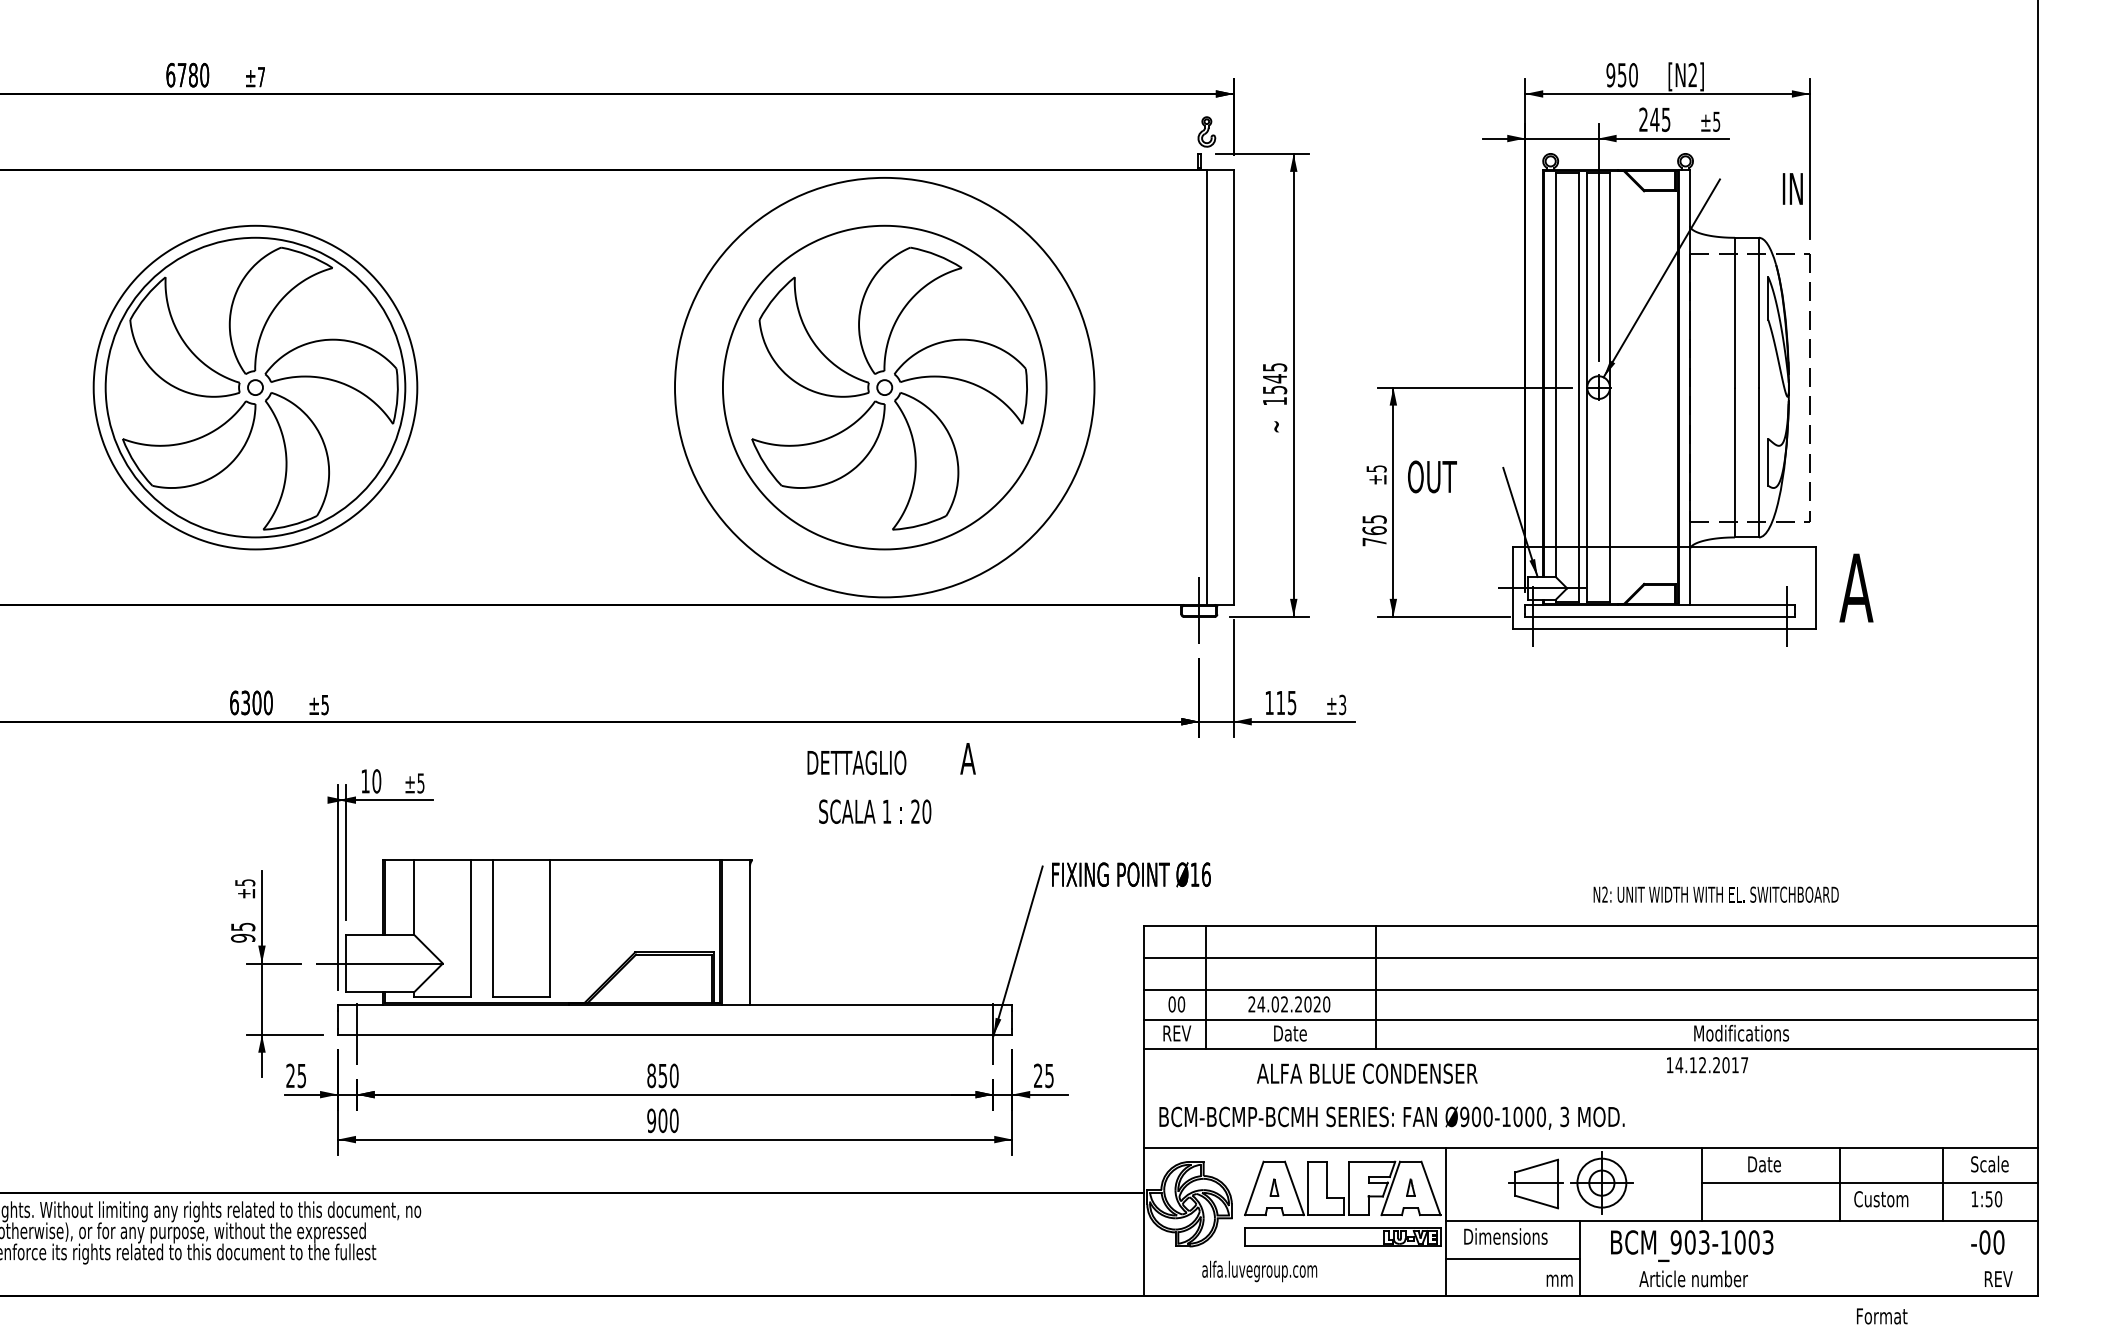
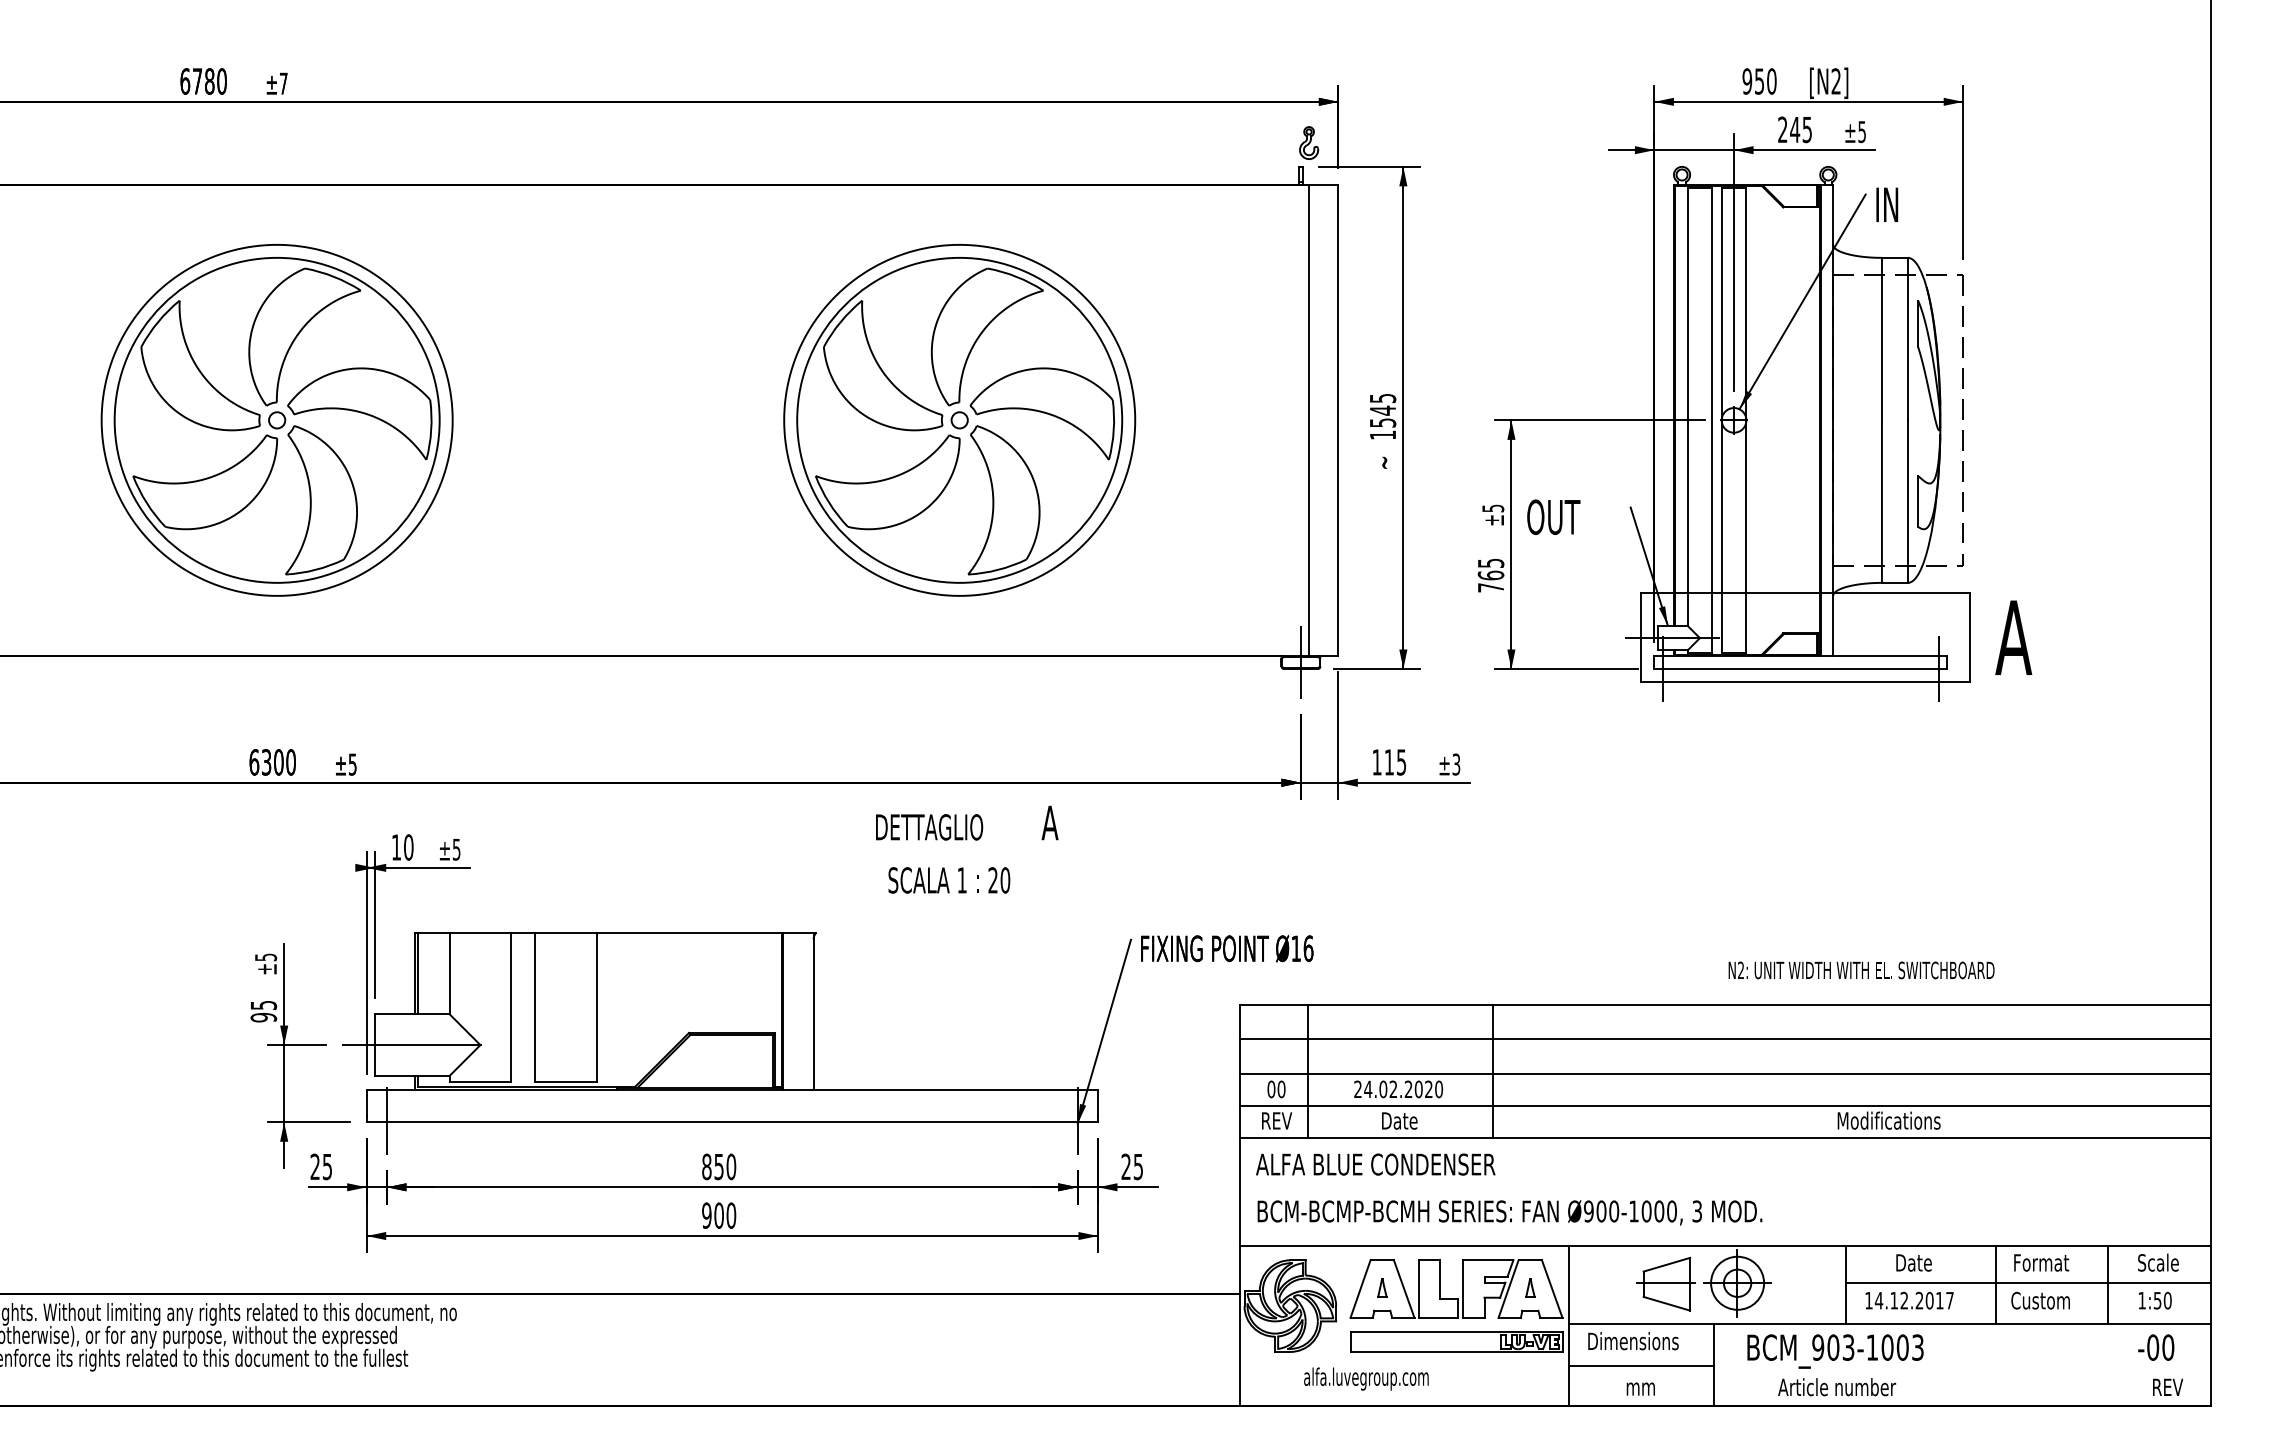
text: (1792, 188) -> (1886, 204), moved
circle: (884, 387) -> (959, 420), size x0.71
text: (1707, 1065) -> (1909, 1301), moved
text: (1367, 1073) -> (1375, 1164), moved
text: (1559, 1280) -> (1640, 1388), moved
text: (1882, 1316) -> (2041, 1263), moved

